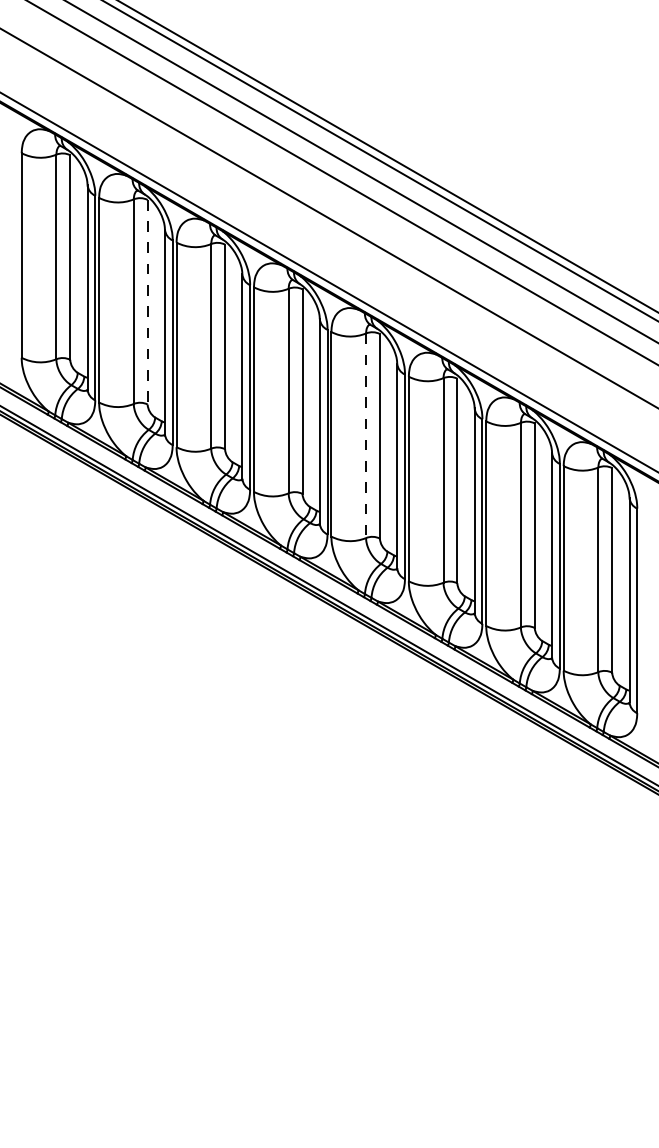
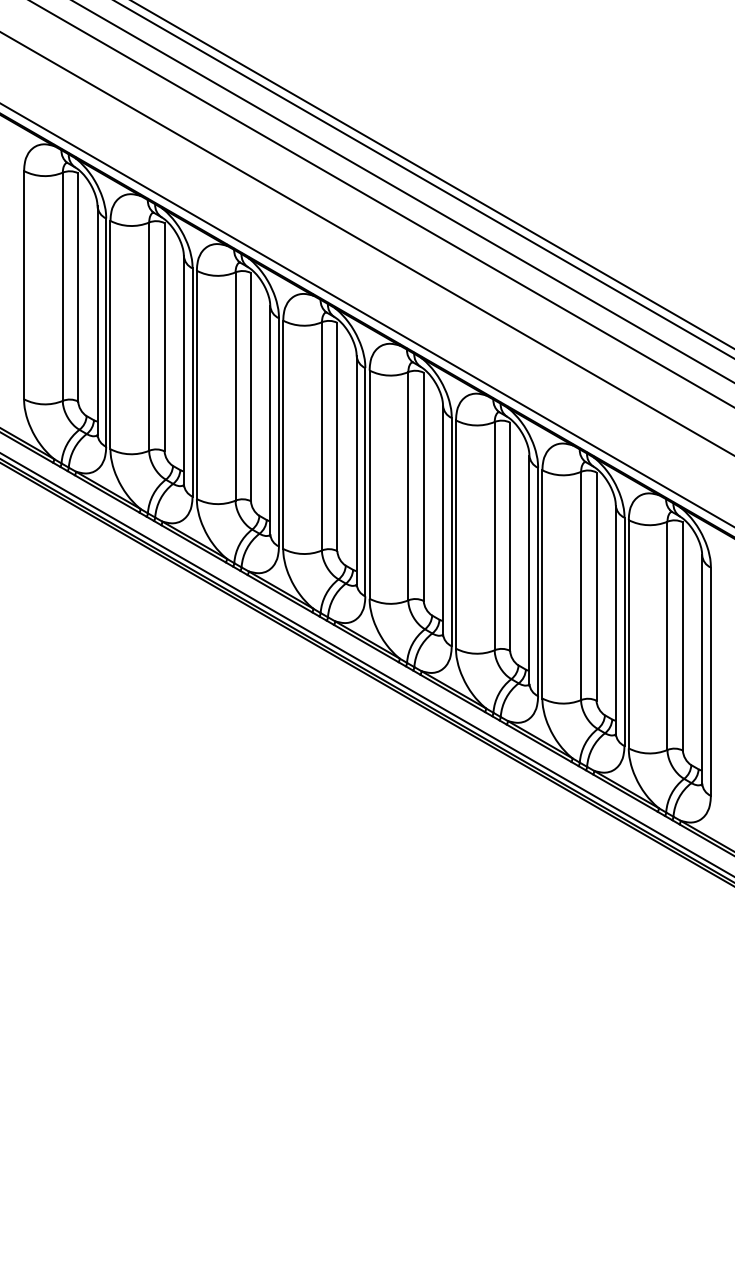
line: (147, 302) -> (164, 337), dashed -> solid
line: (366, 436) -> (408, 487), dashed -> solid

